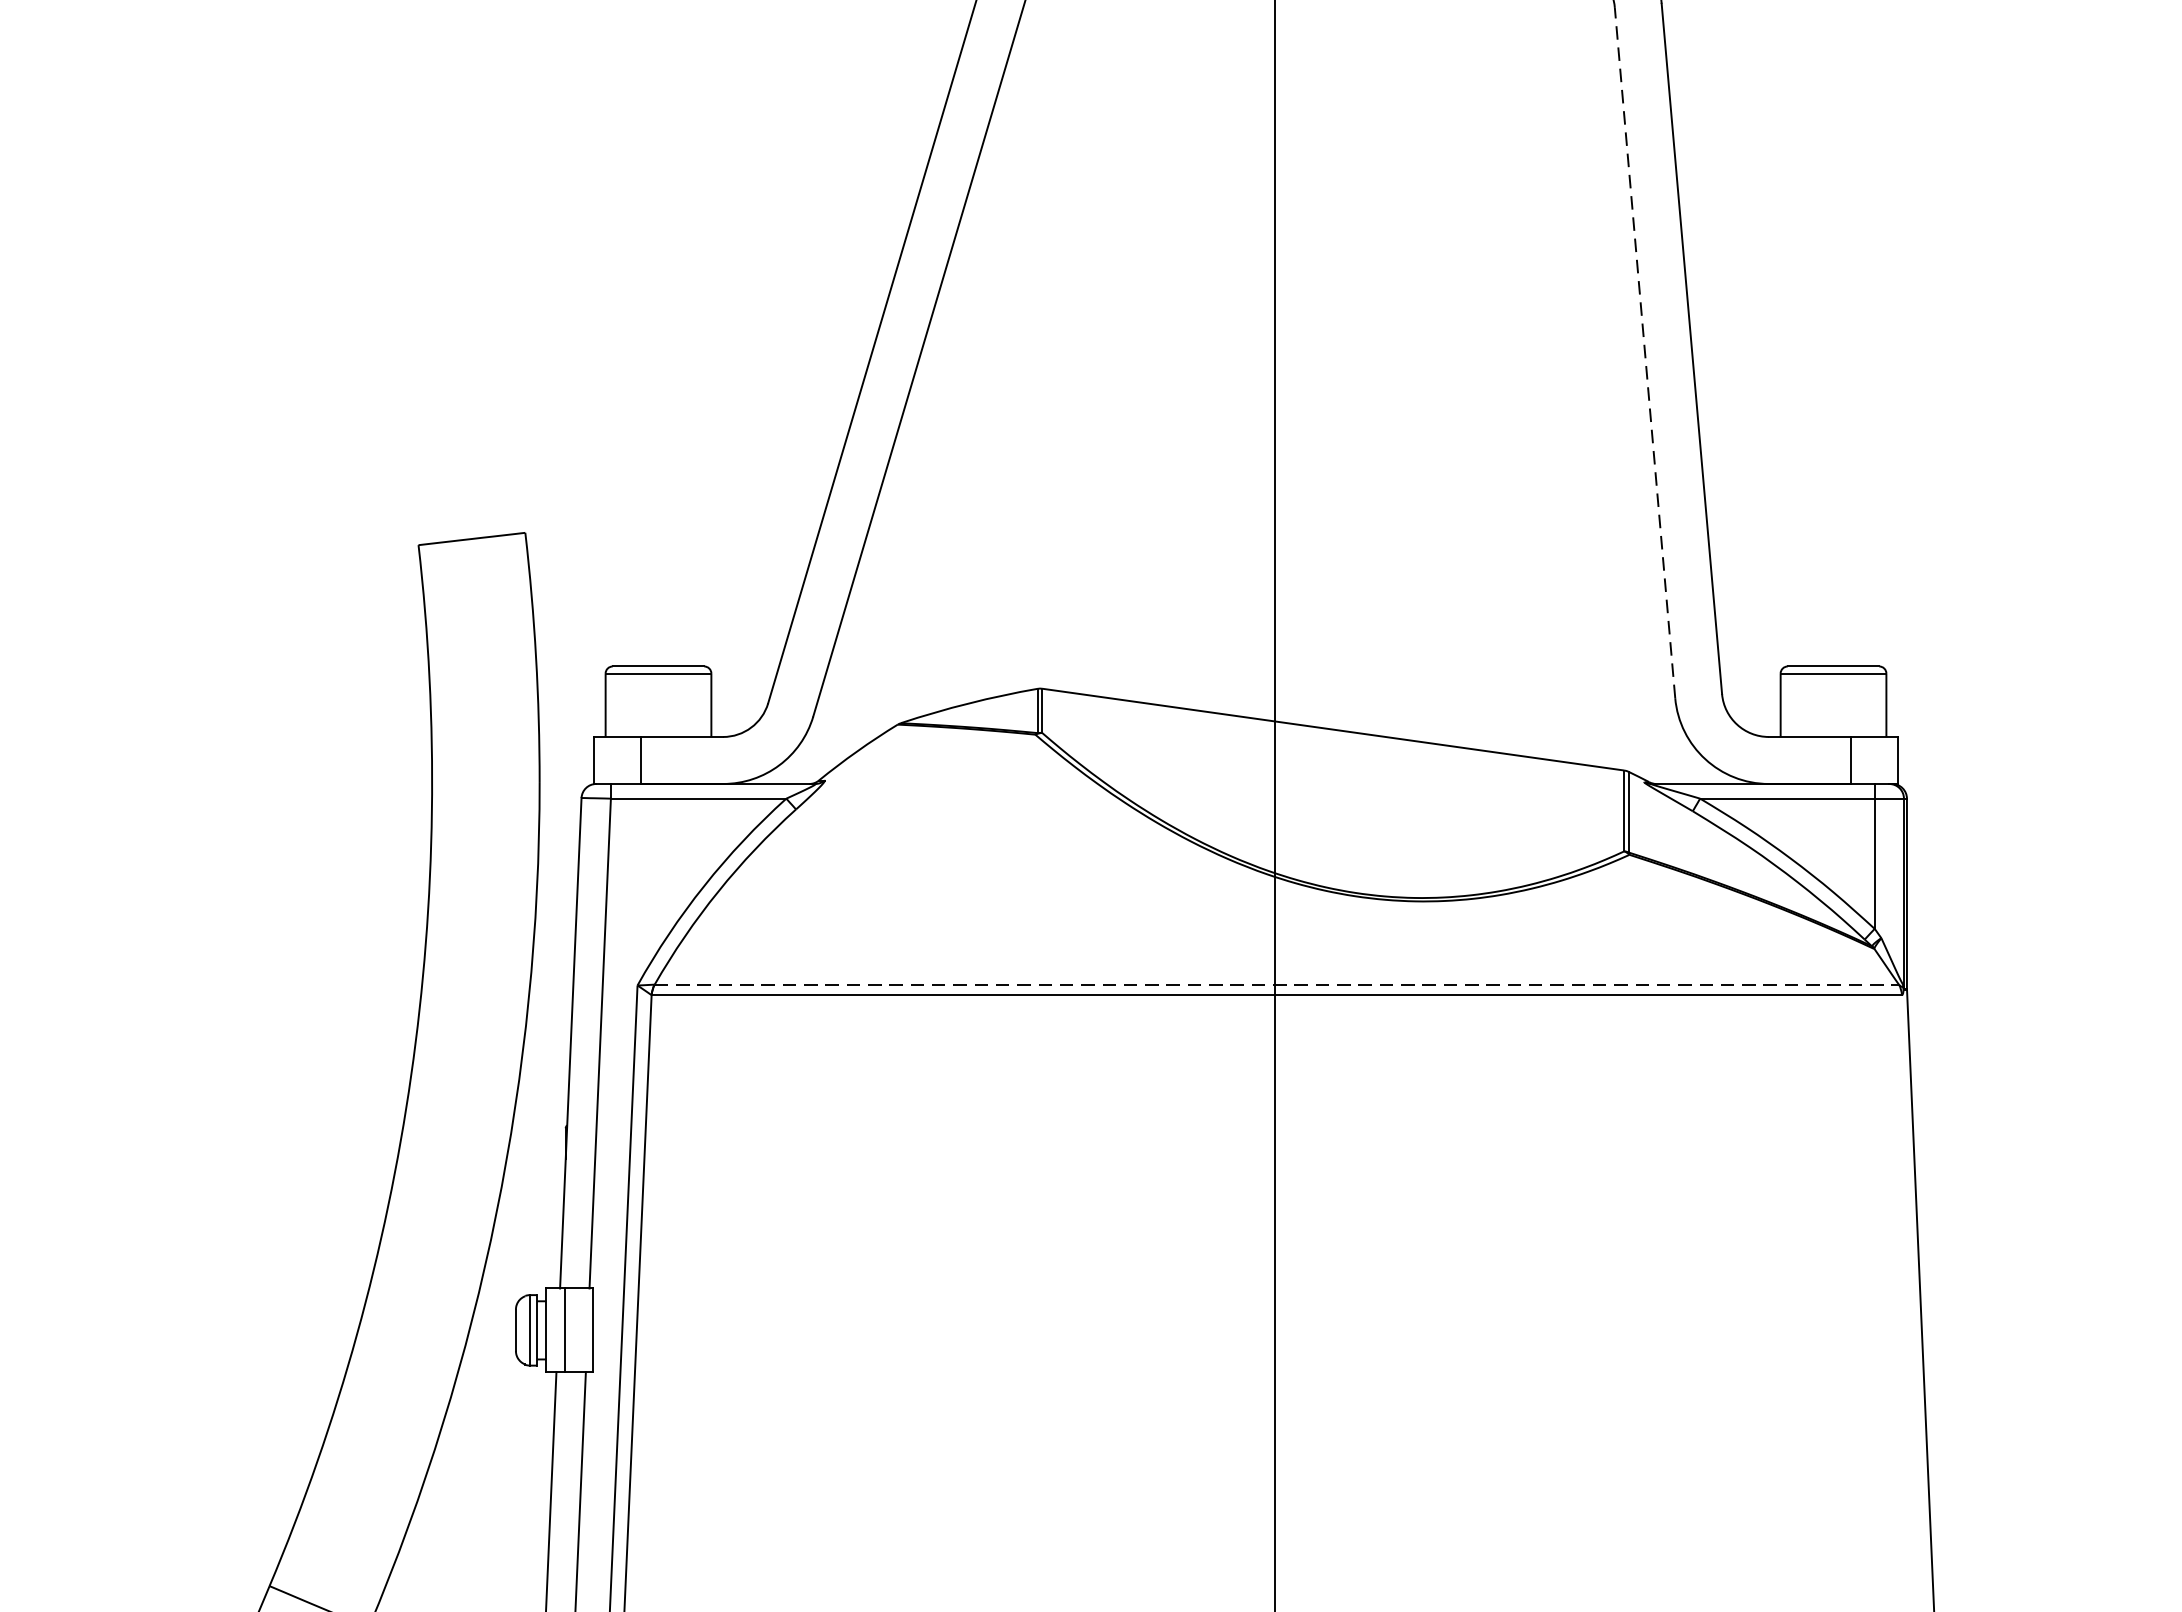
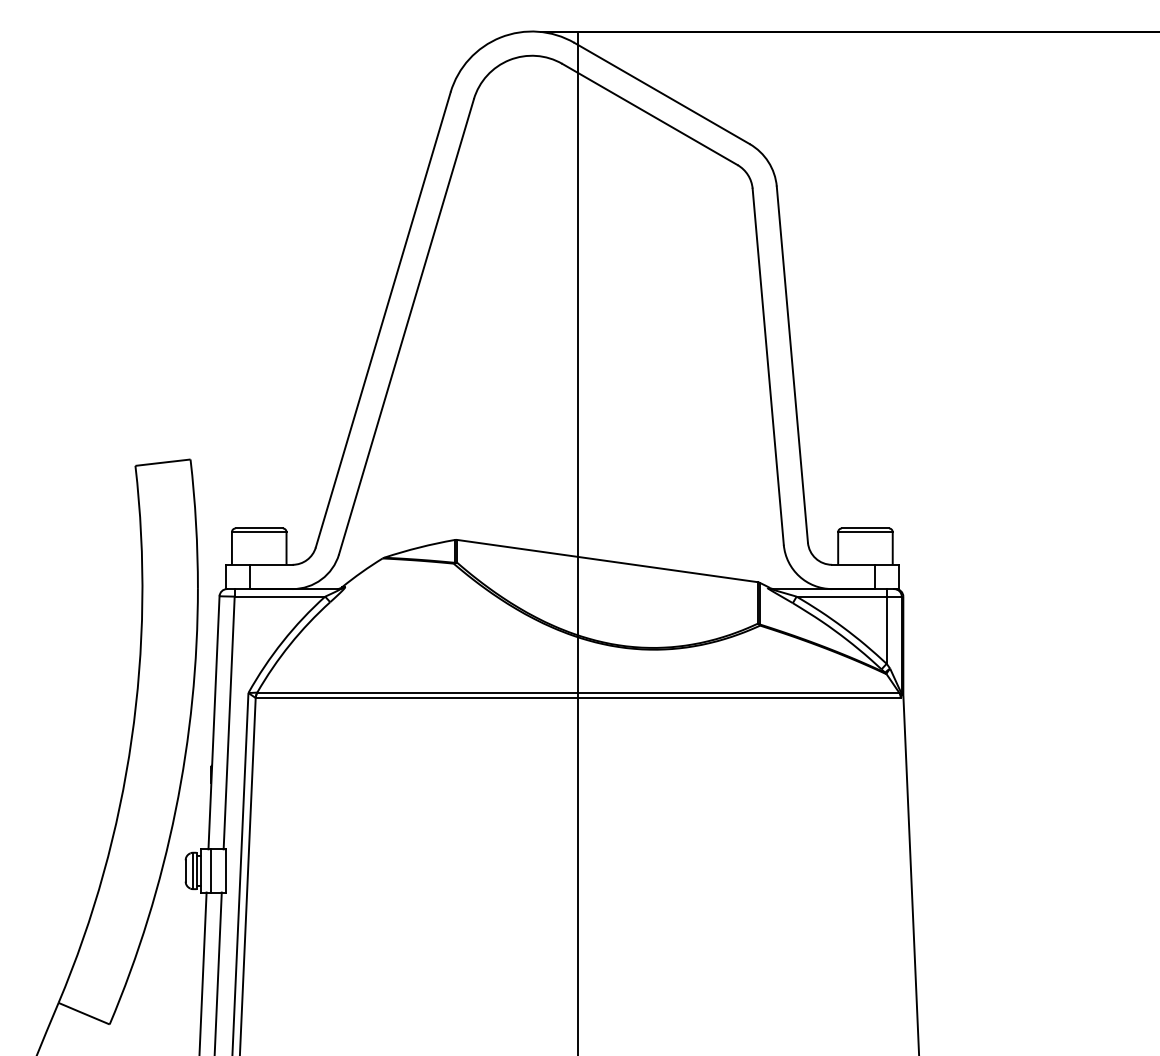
line: (1645, 352) -> (768, 366), dashed -> solid
line: (1277, 984) -> (578, 692), dashed -> solid

